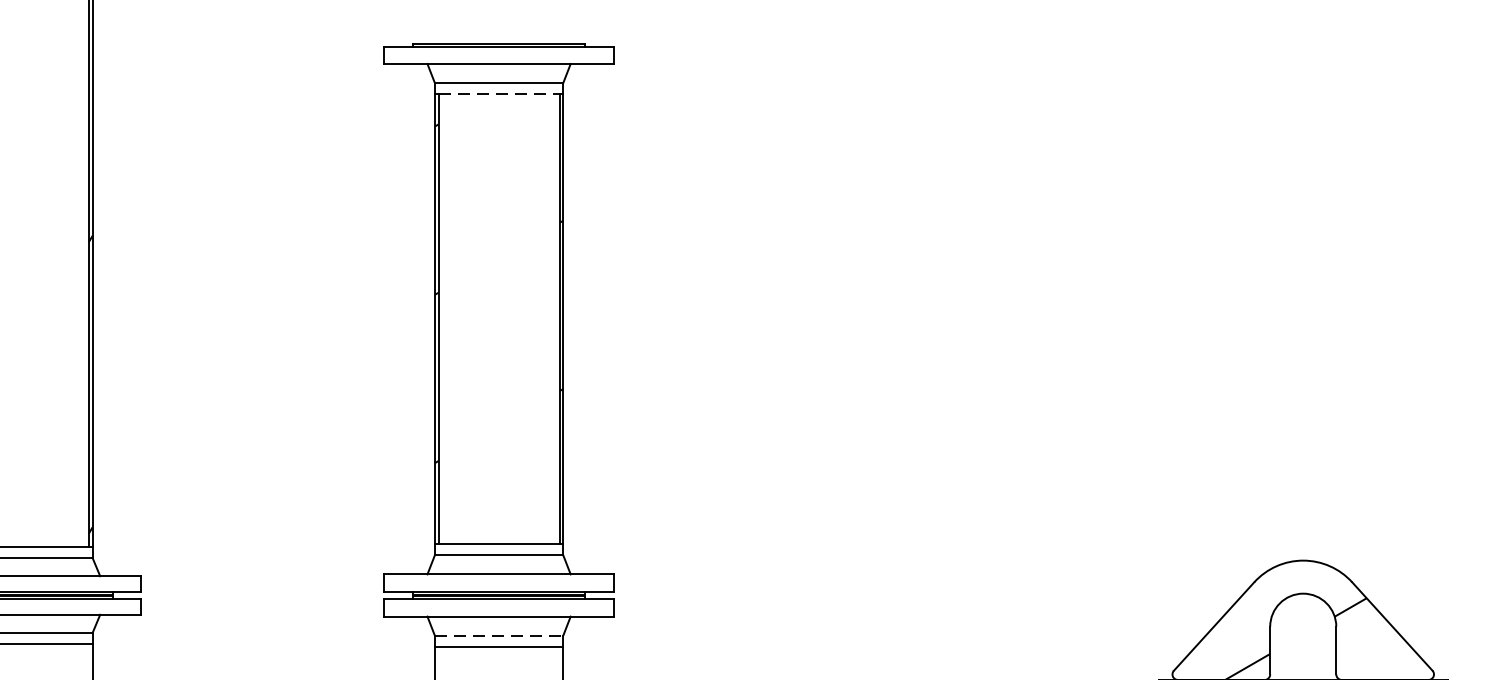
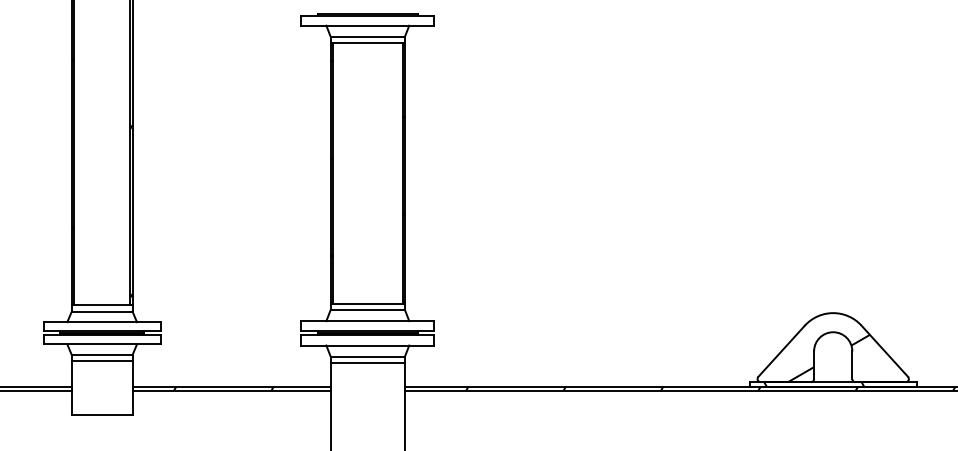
line: (501, 94) -> (369, 43), dashed -> solid
line: (500, 635) -> (368, 356), dashed -> solid

